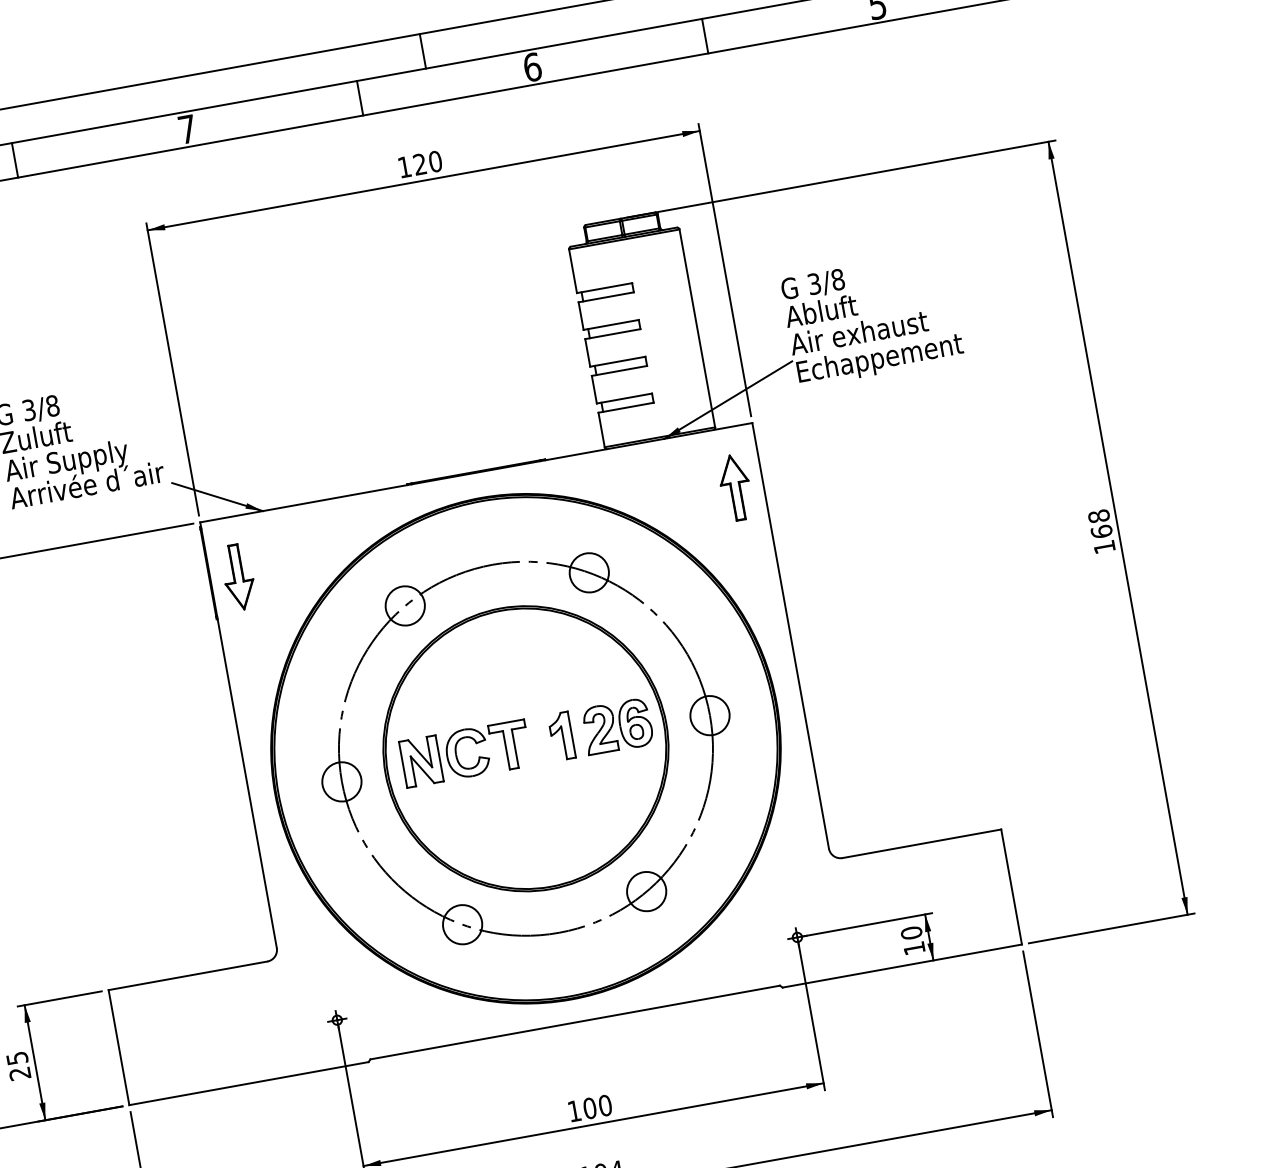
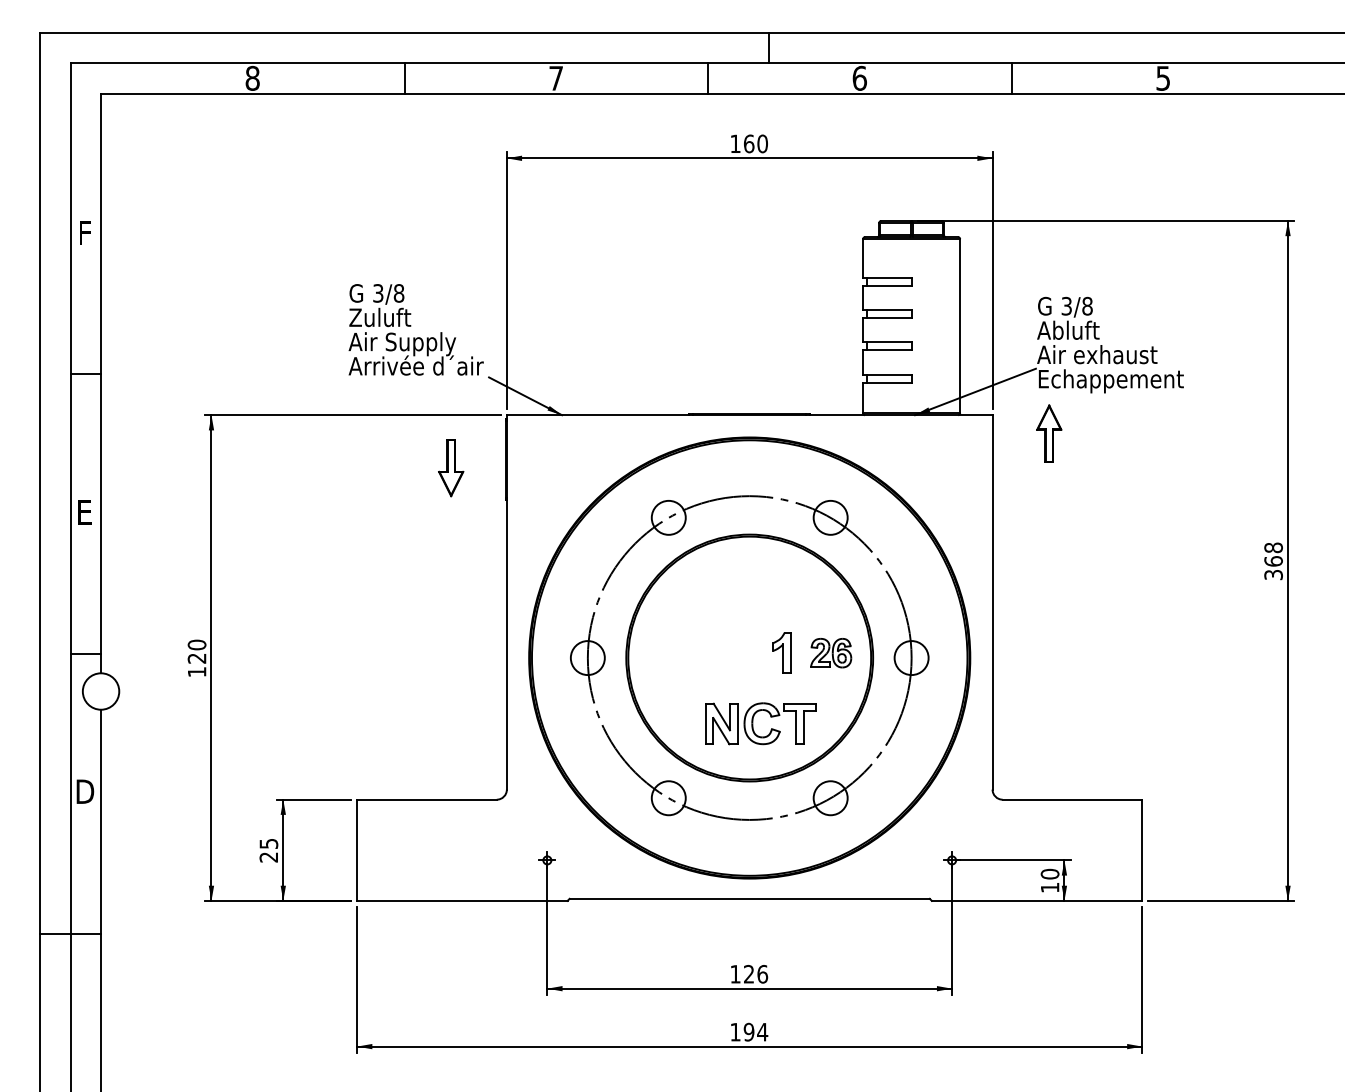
text: (420, 163) -> (749, 143), 120 -> 160
part: (735, 487) -> (1049, 433), moved
text: (1104, 547) -> (1273, 575), 168 -> 368
part: (239, 577) -> (451, 468), moved
part: (616, 725) -> (830, 652), size x0.7
part: (457, 754) -> (753, 723), moved
text: (597, 1107) -> (755, 974), 100 -> 126

